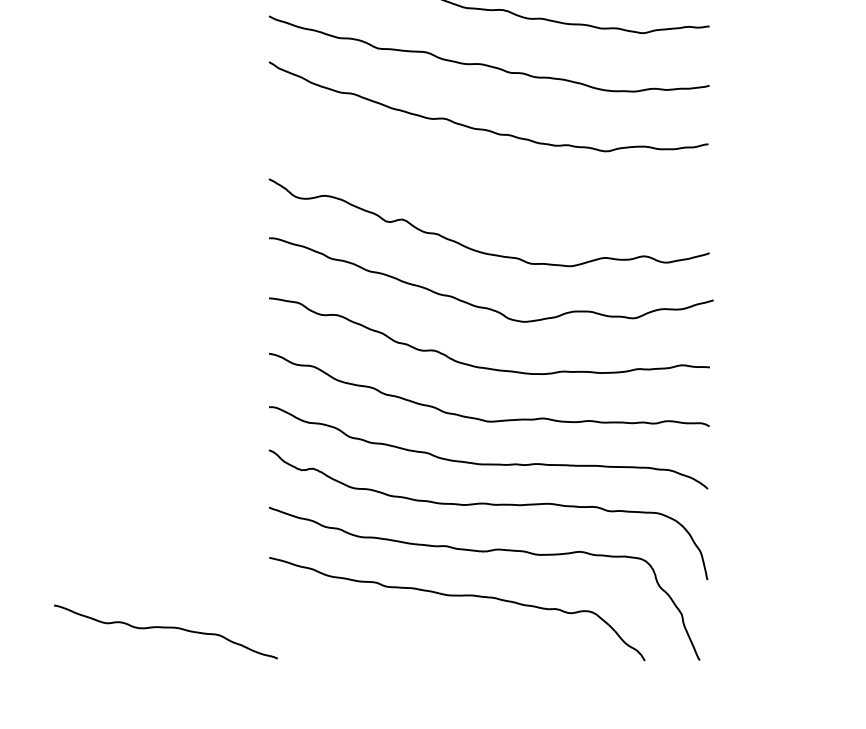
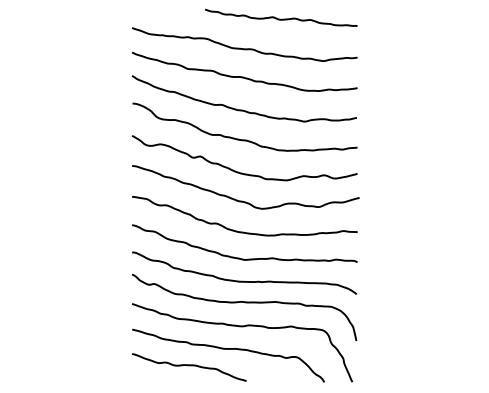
curve: (488, 186) -> (244, 139), added
curve: (166, 629) -> (189, 366), moved

